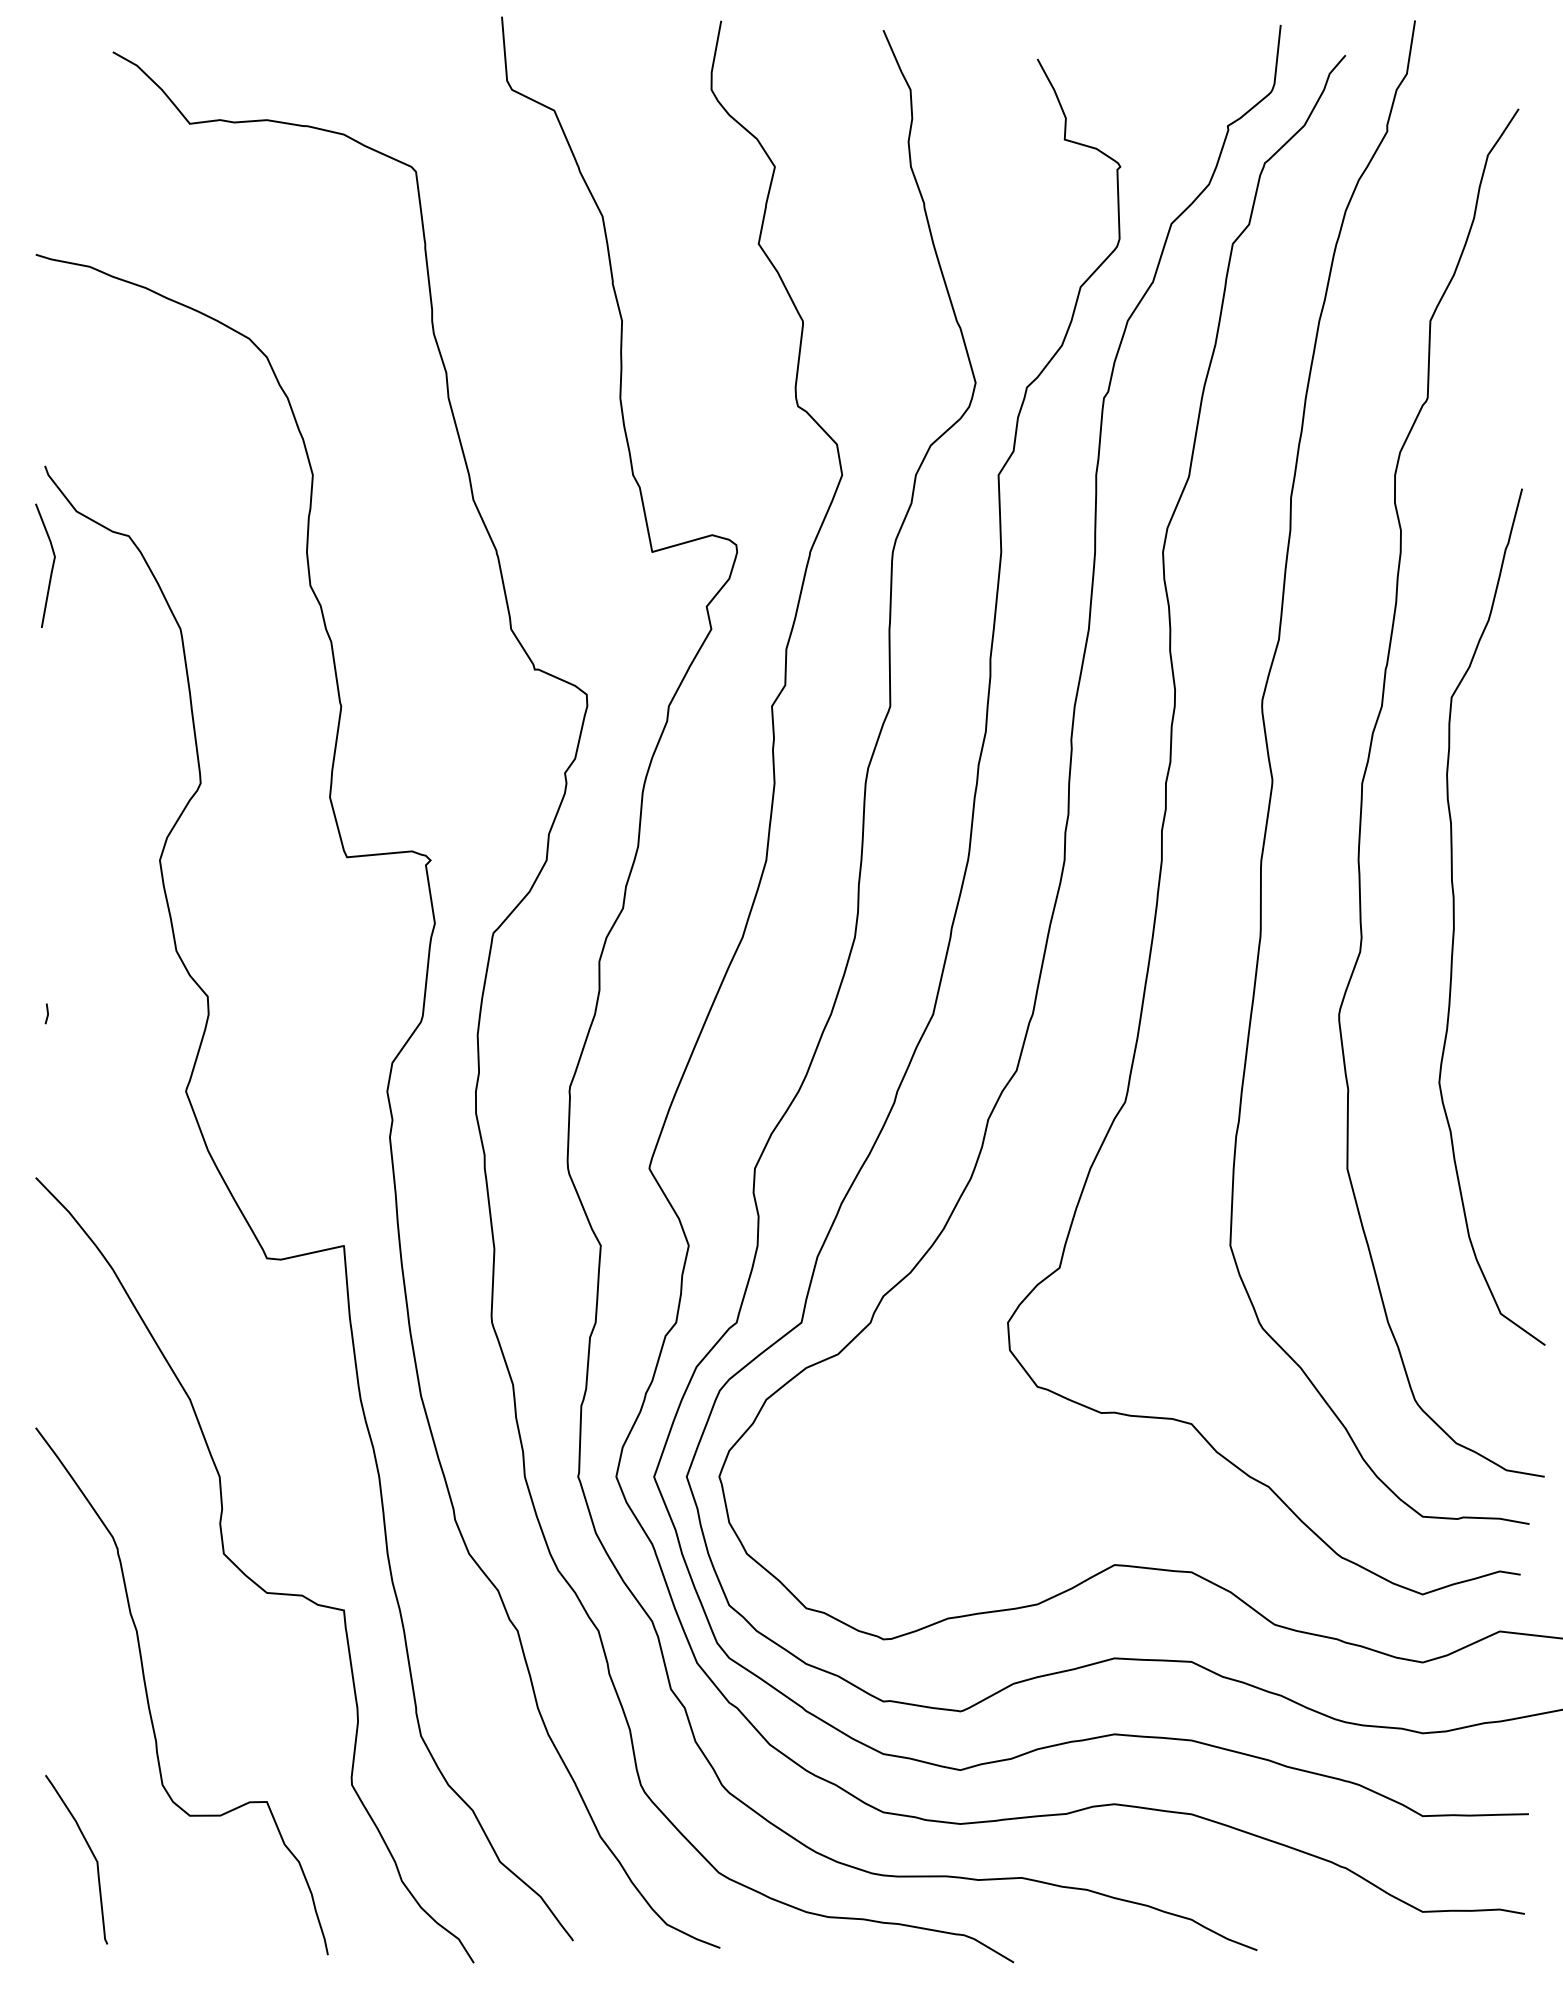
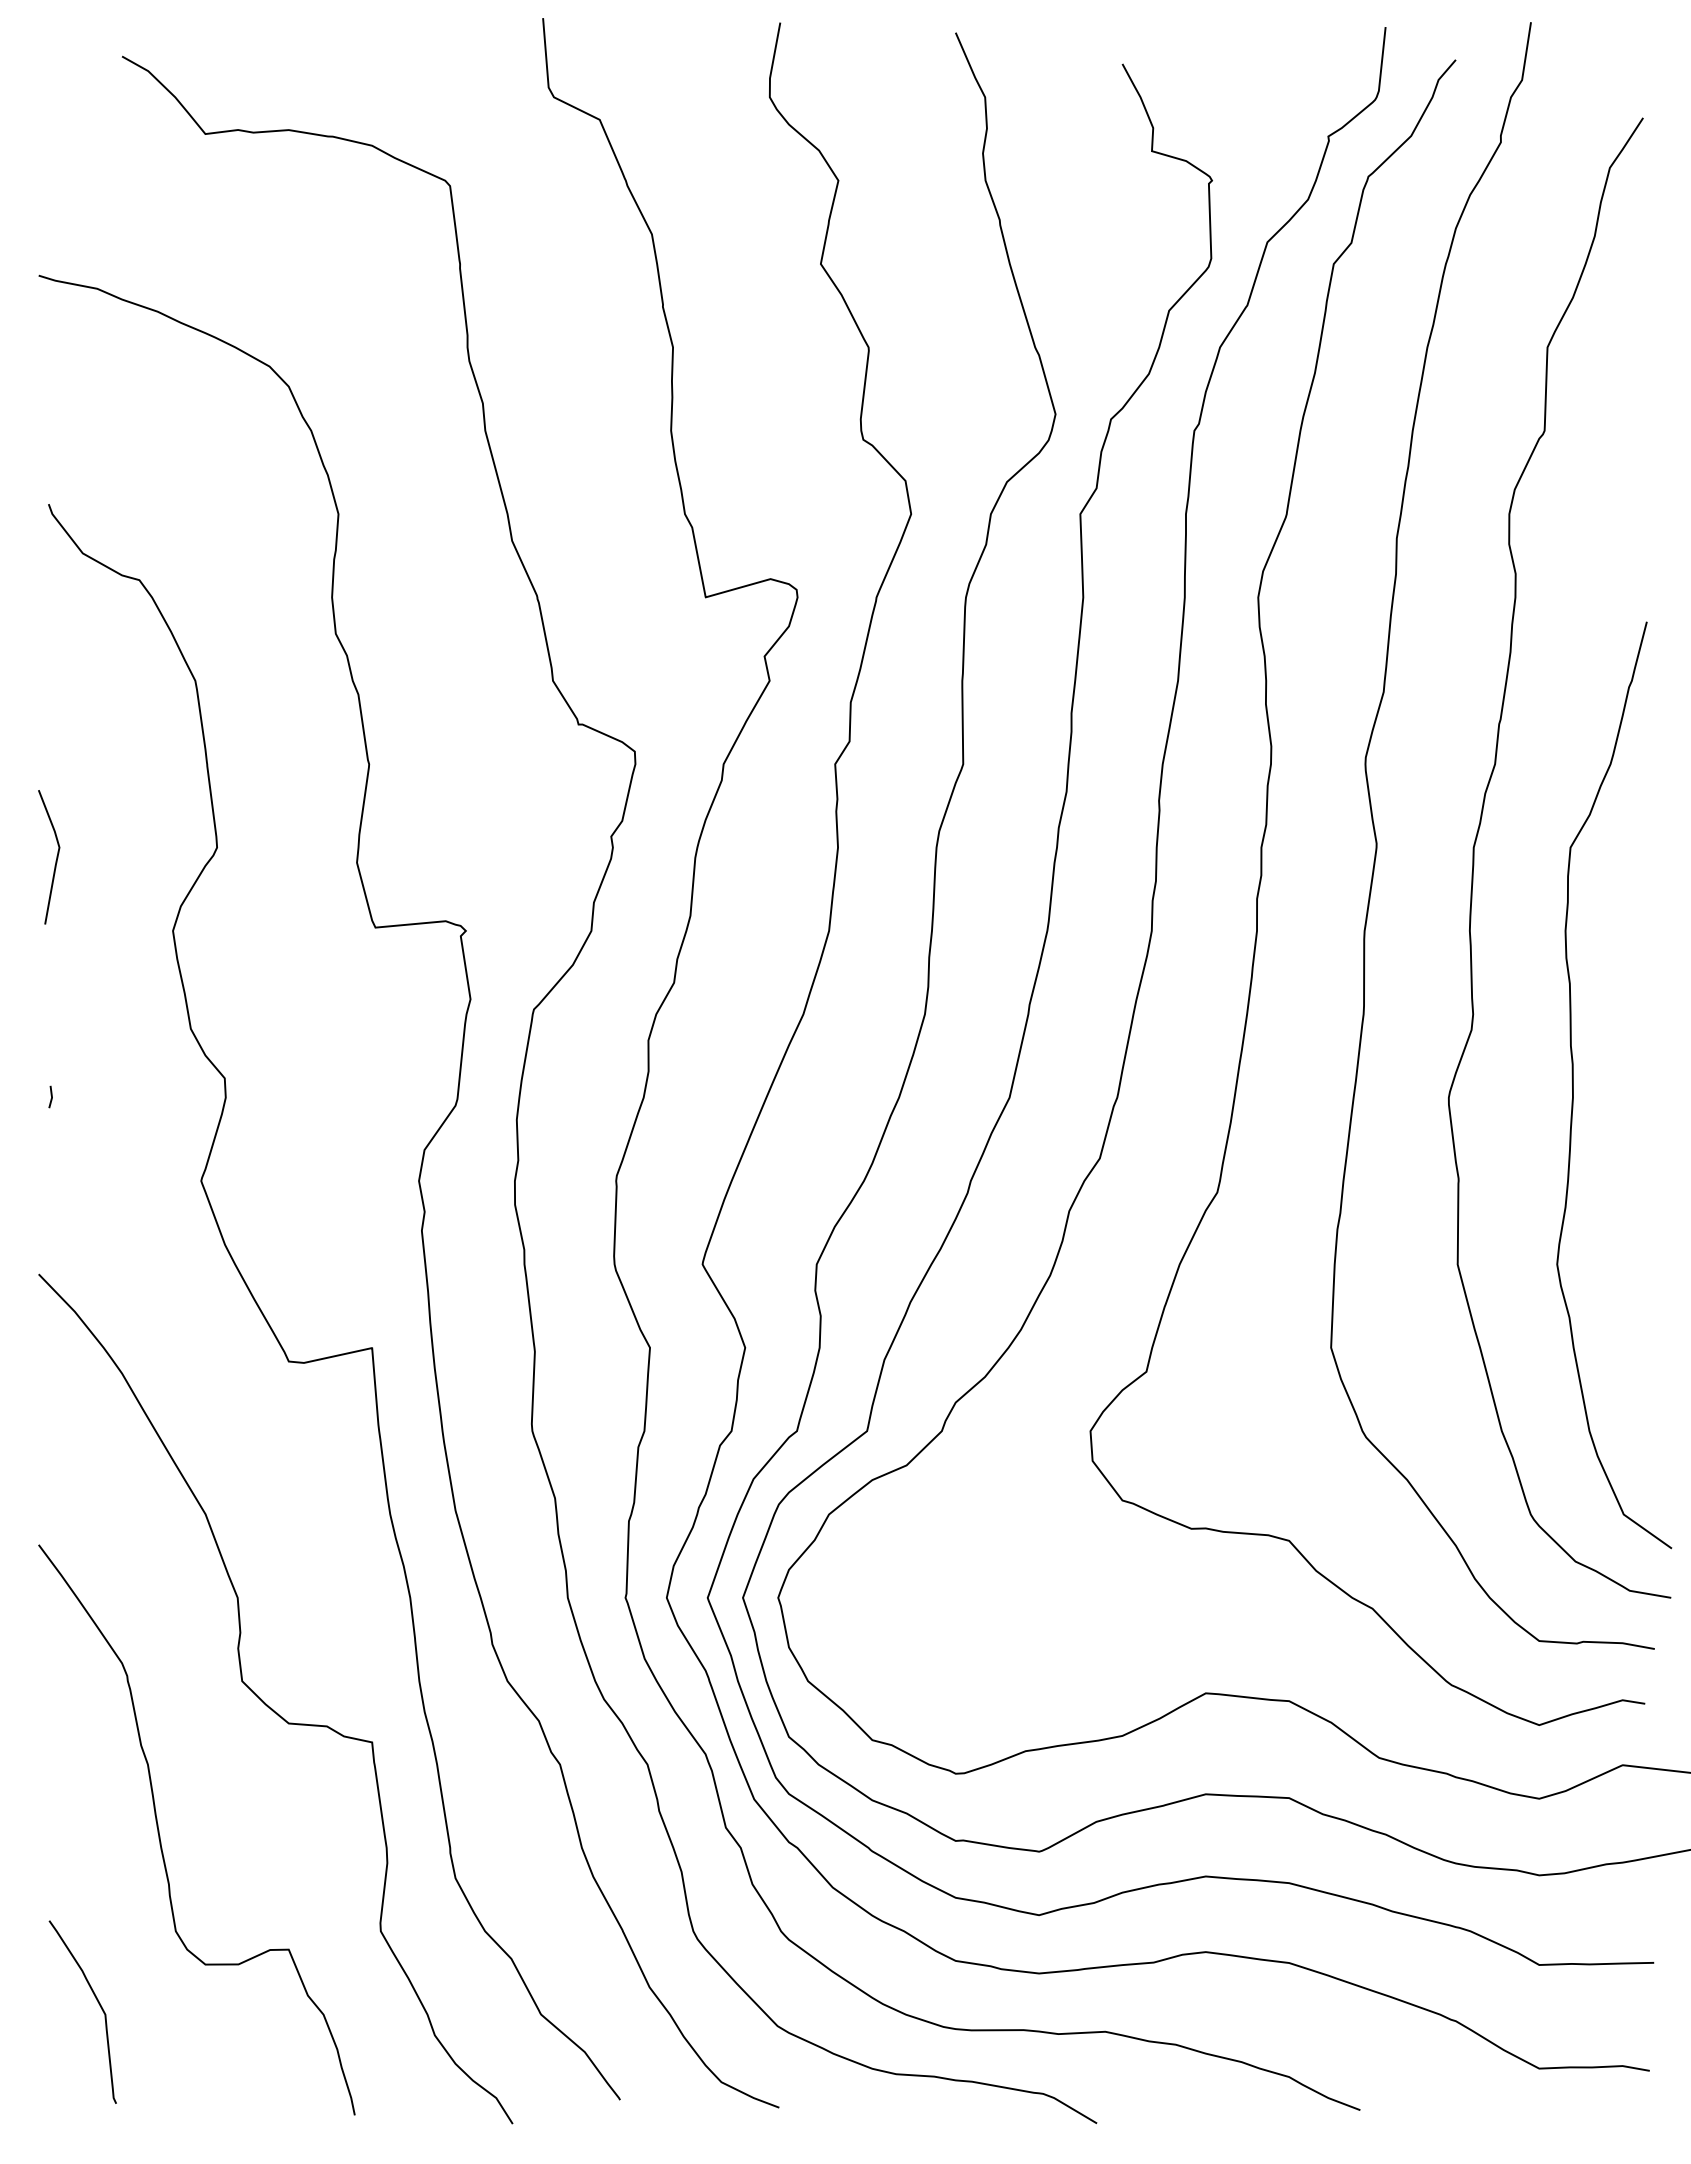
line: (51, 568) -> (55, 860), moved
curve: (1454, 917) -> (1573, 1085), moved

